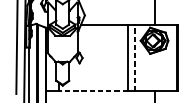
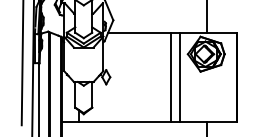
line: (134, 57) -> (179, 76), dashed -> solid
line: (93, 91) -> (124, 121), dashed -> solid

